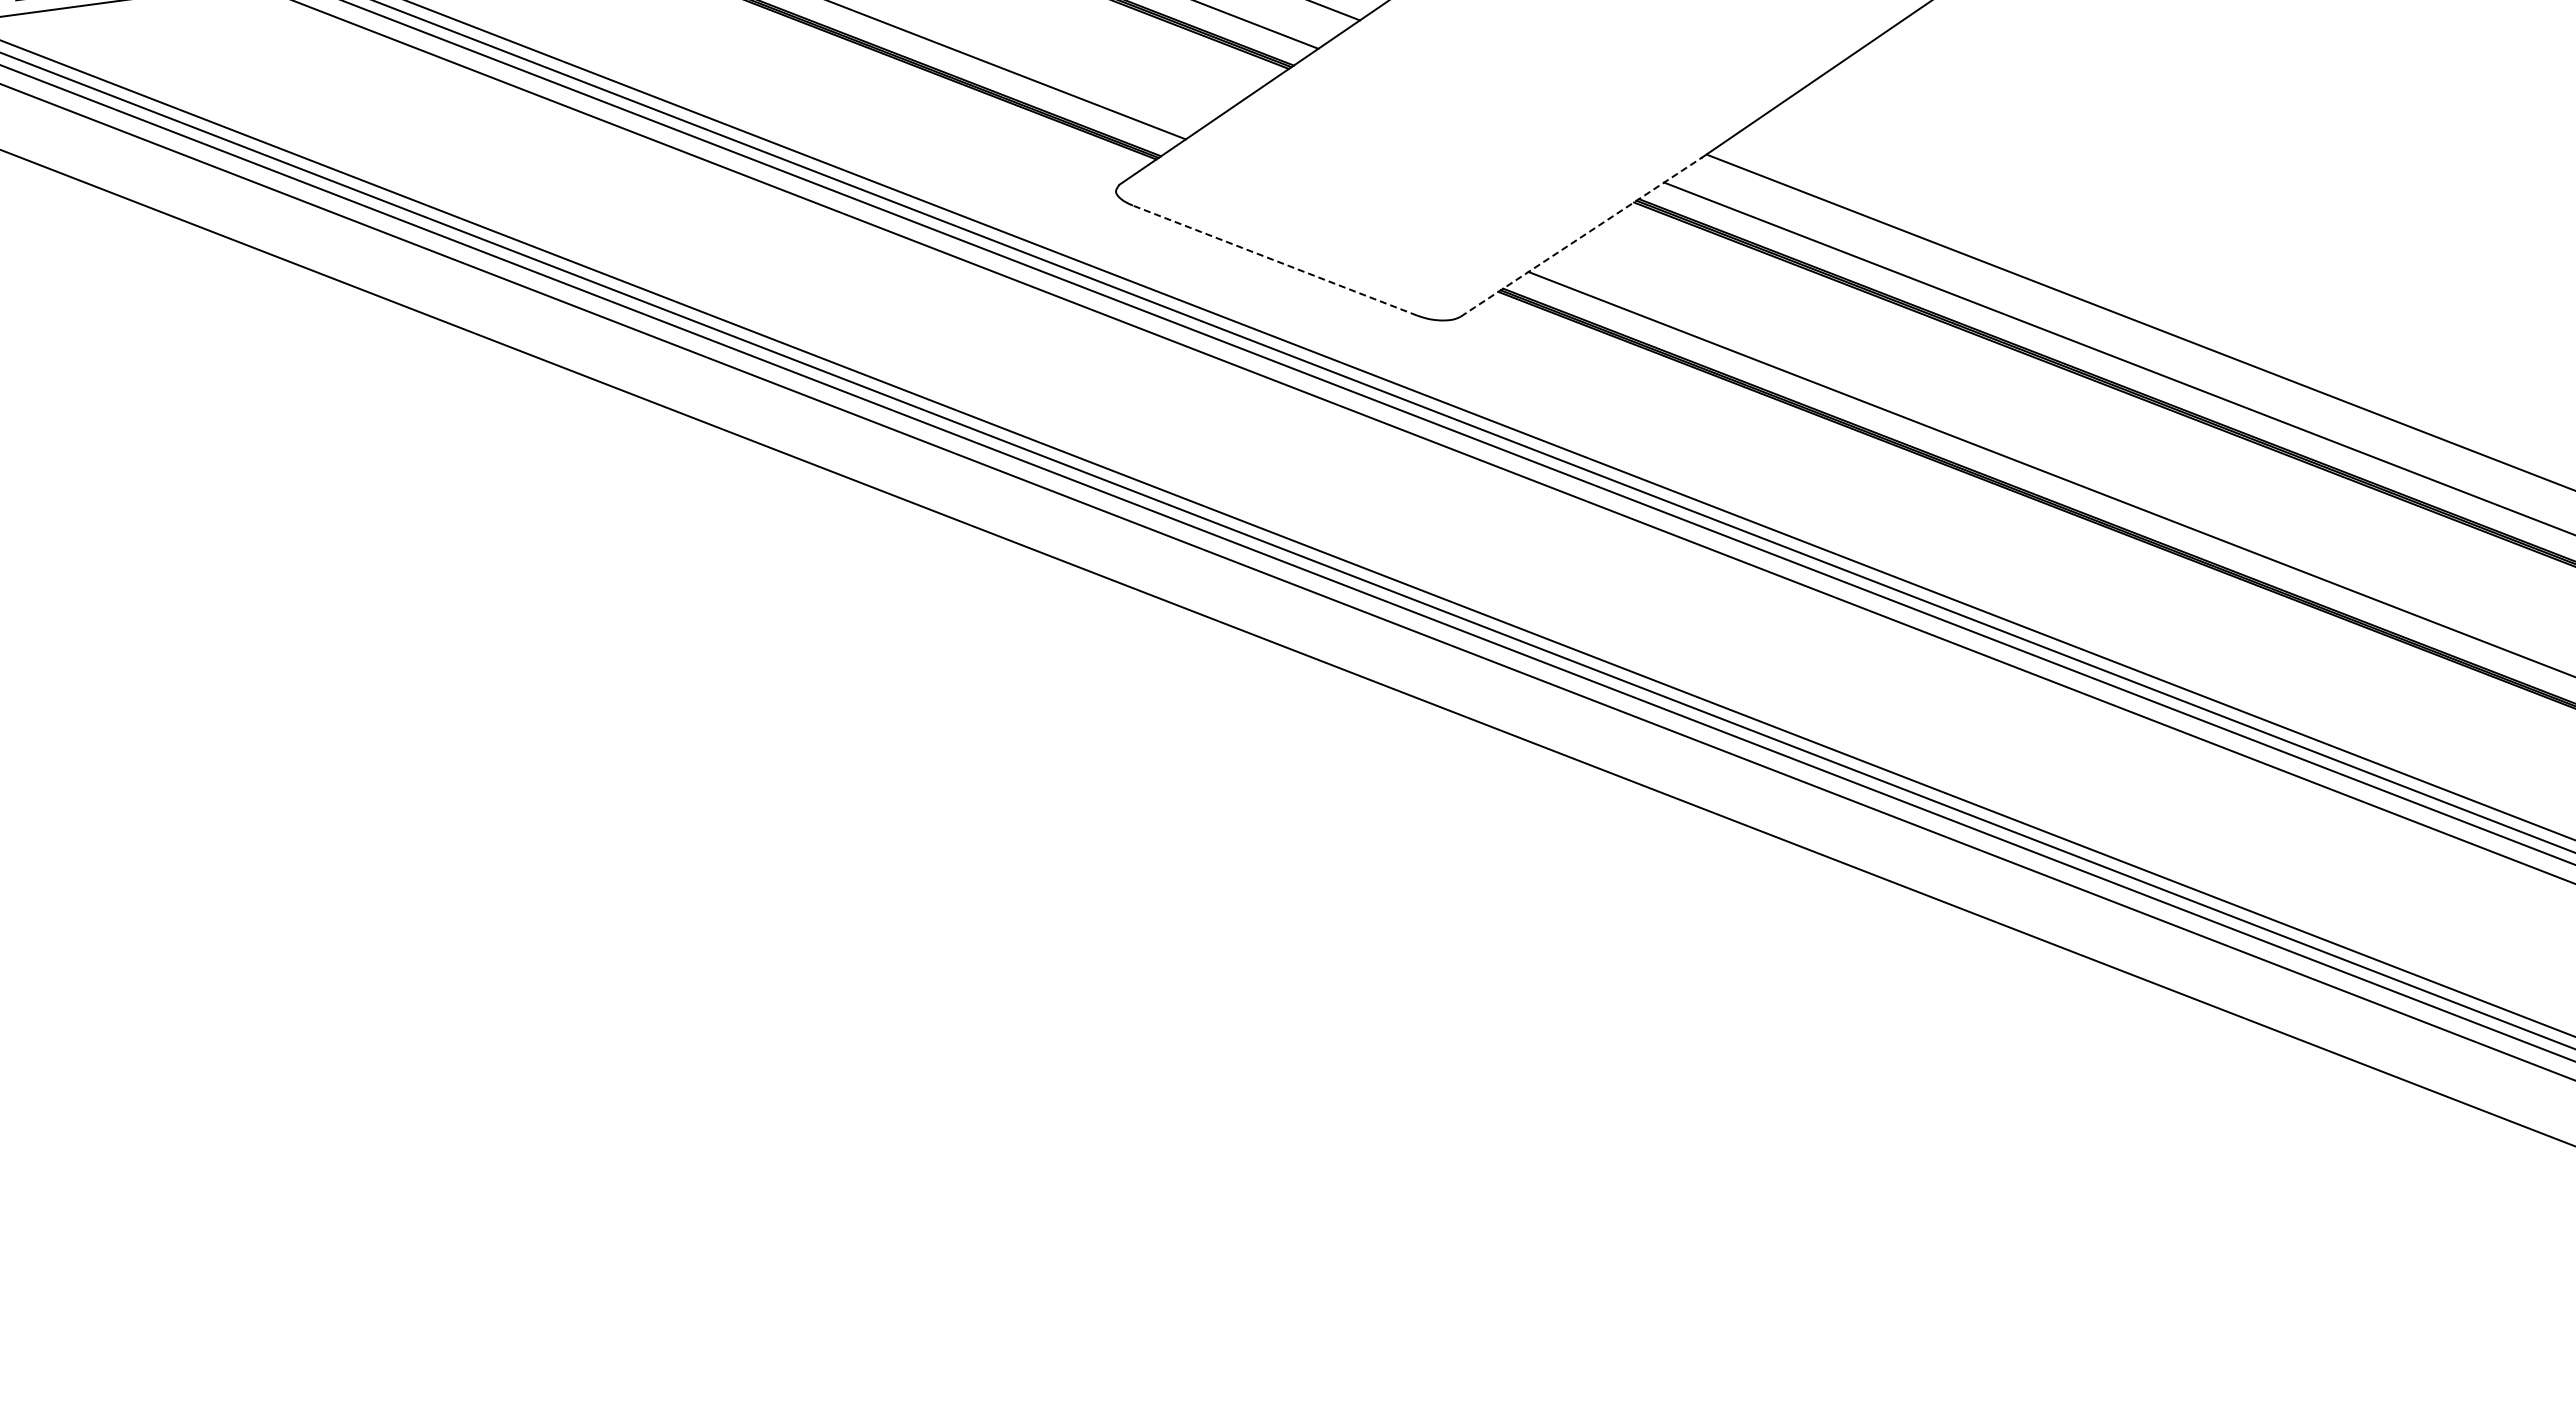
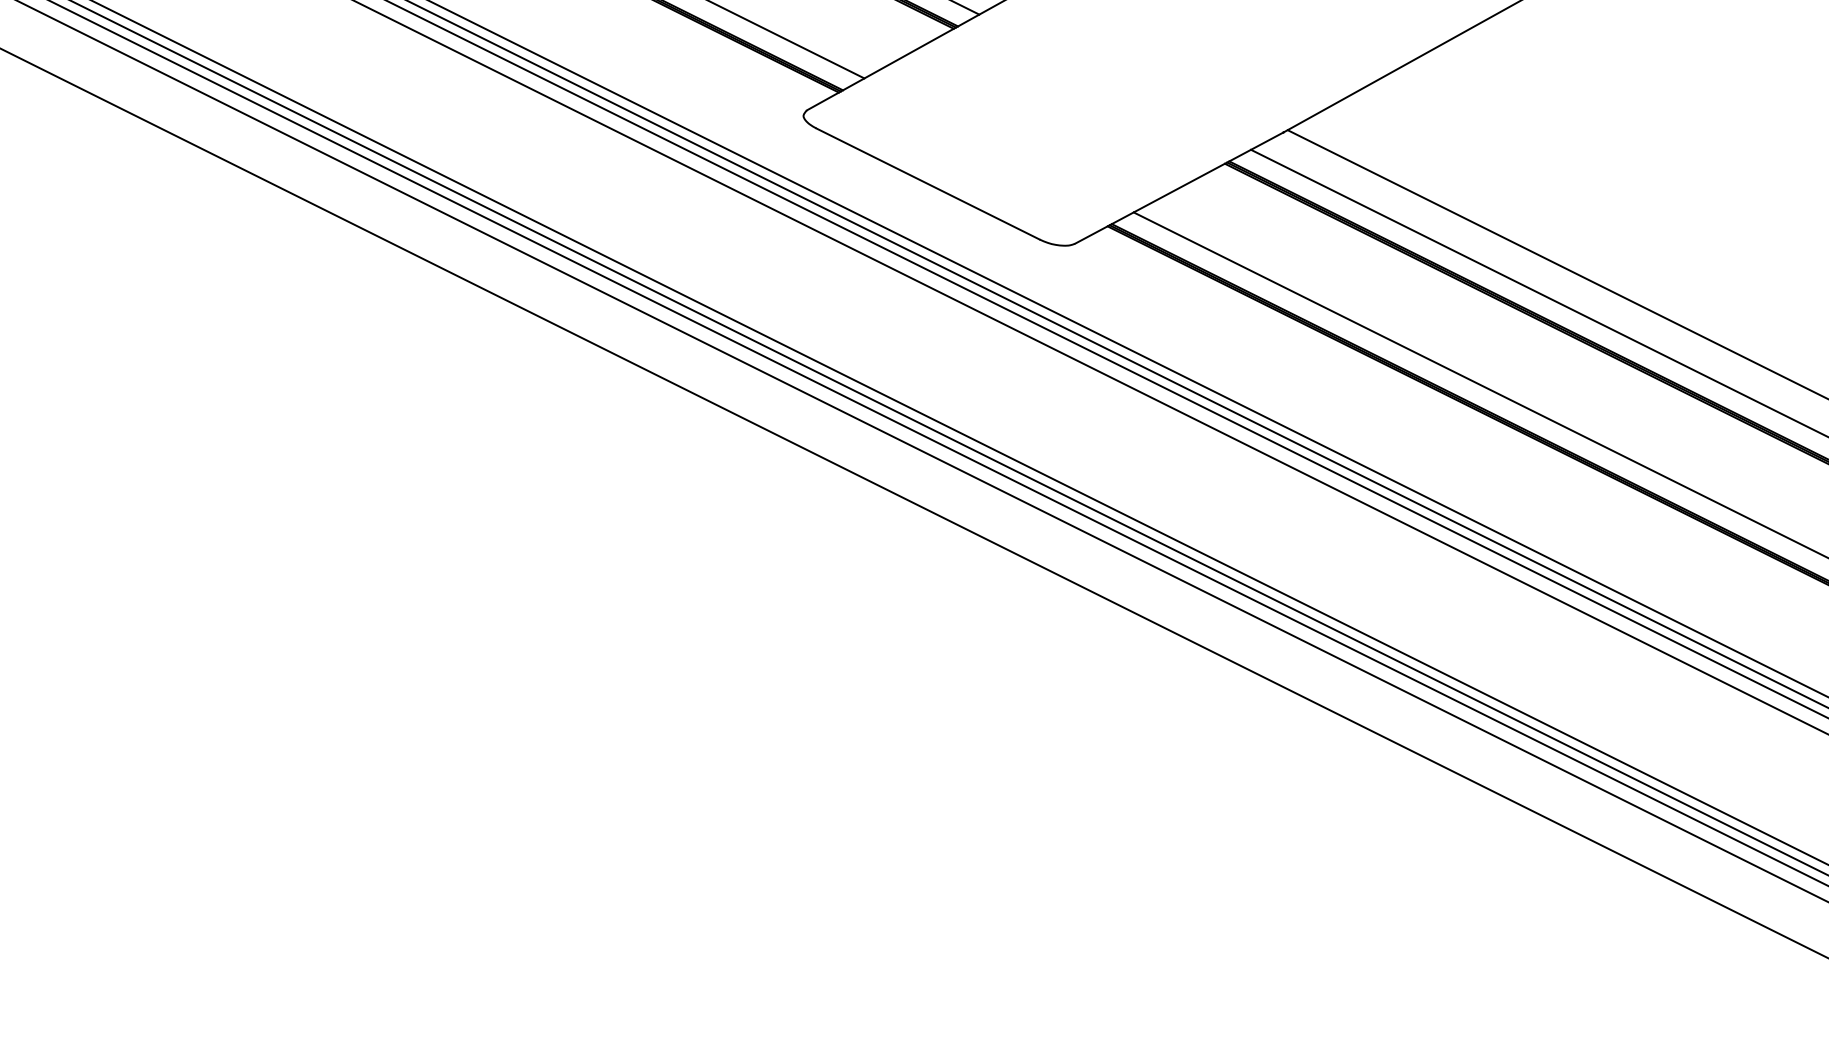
line: (1581, 236) -> (1179, 187), dashed -> solid
line: (1274, 260) -> (927, 183), dashed -> solid

